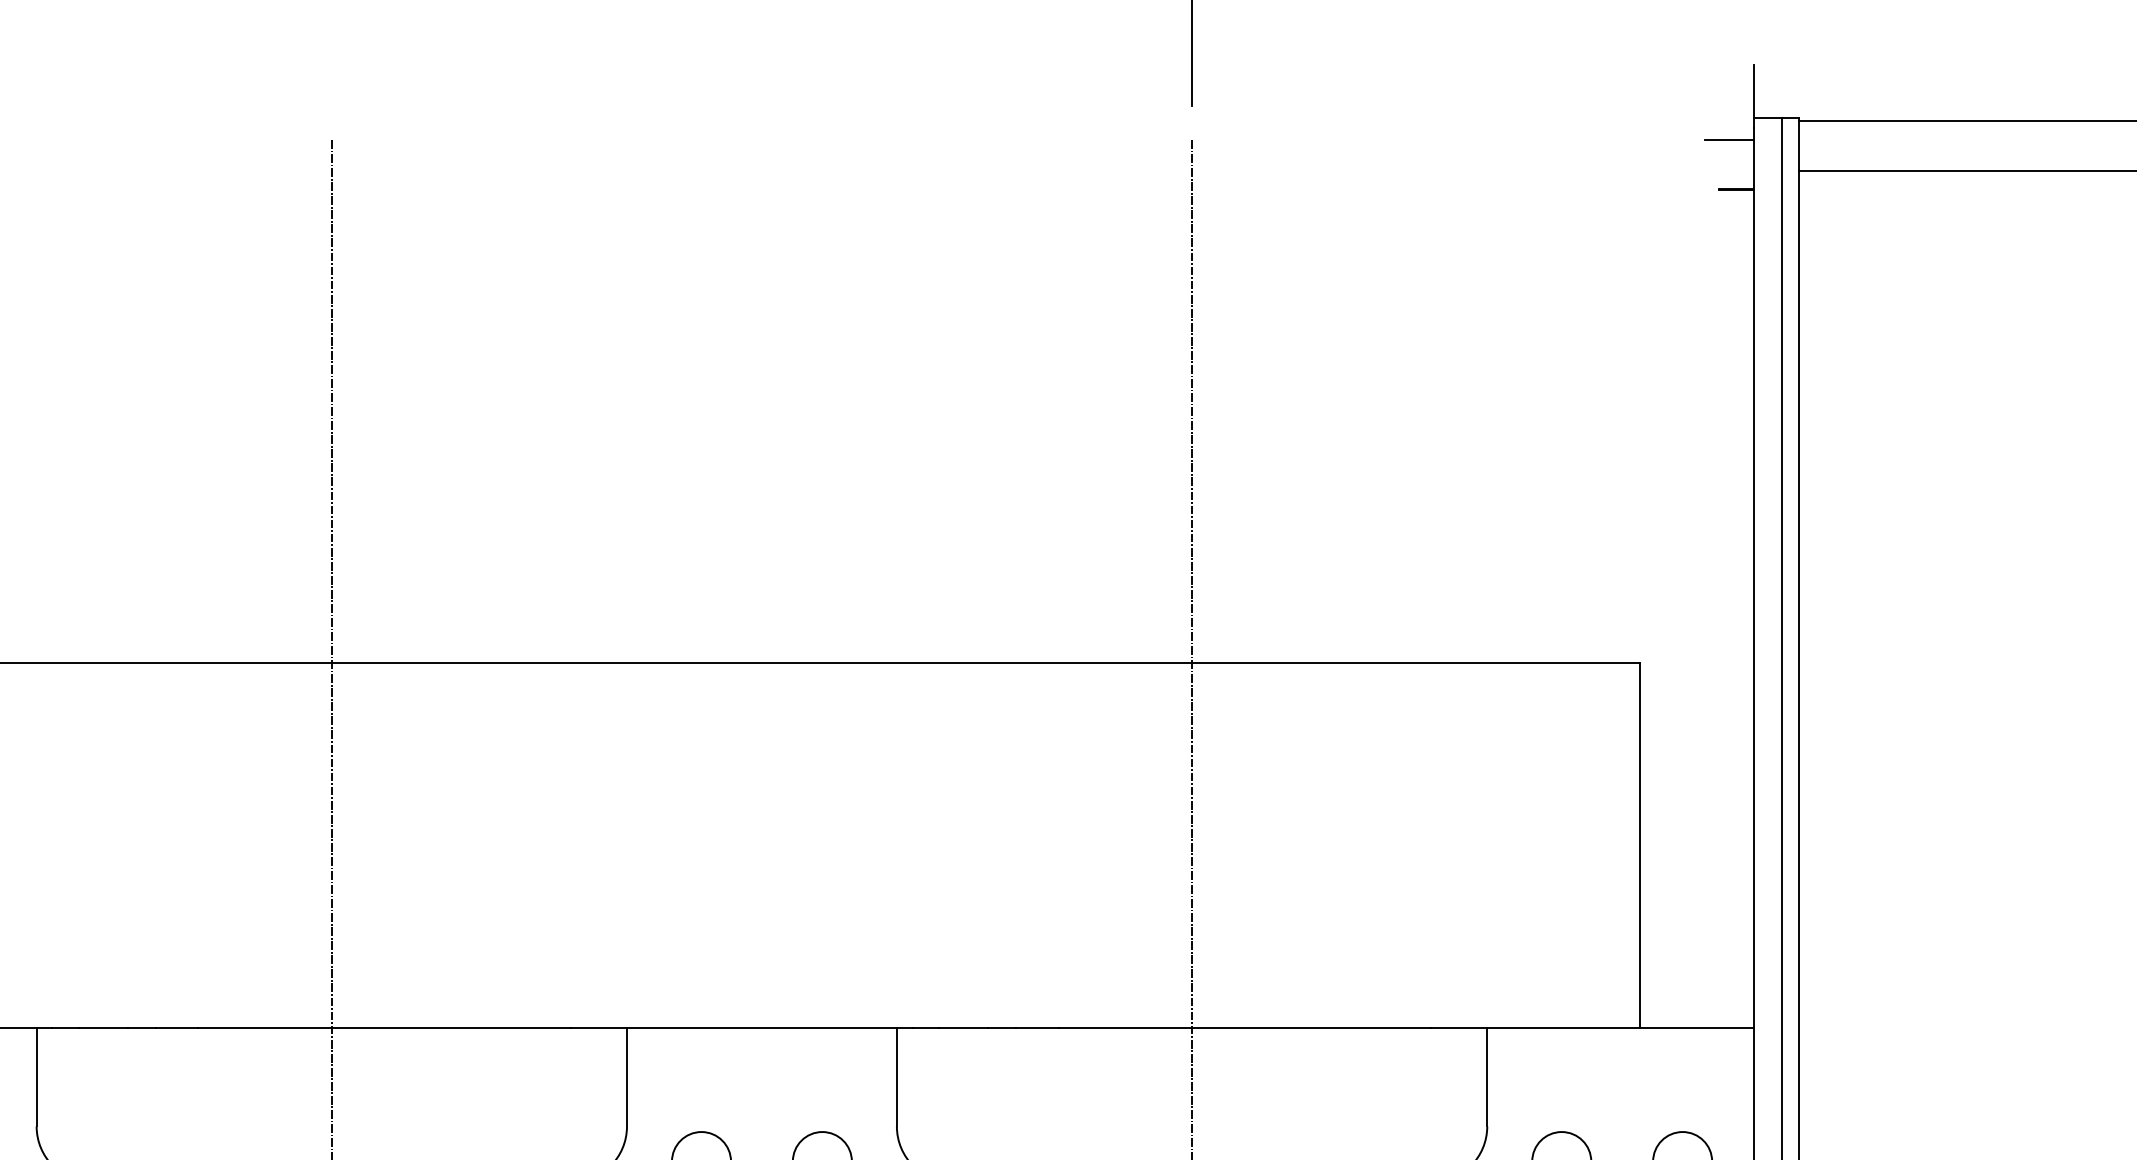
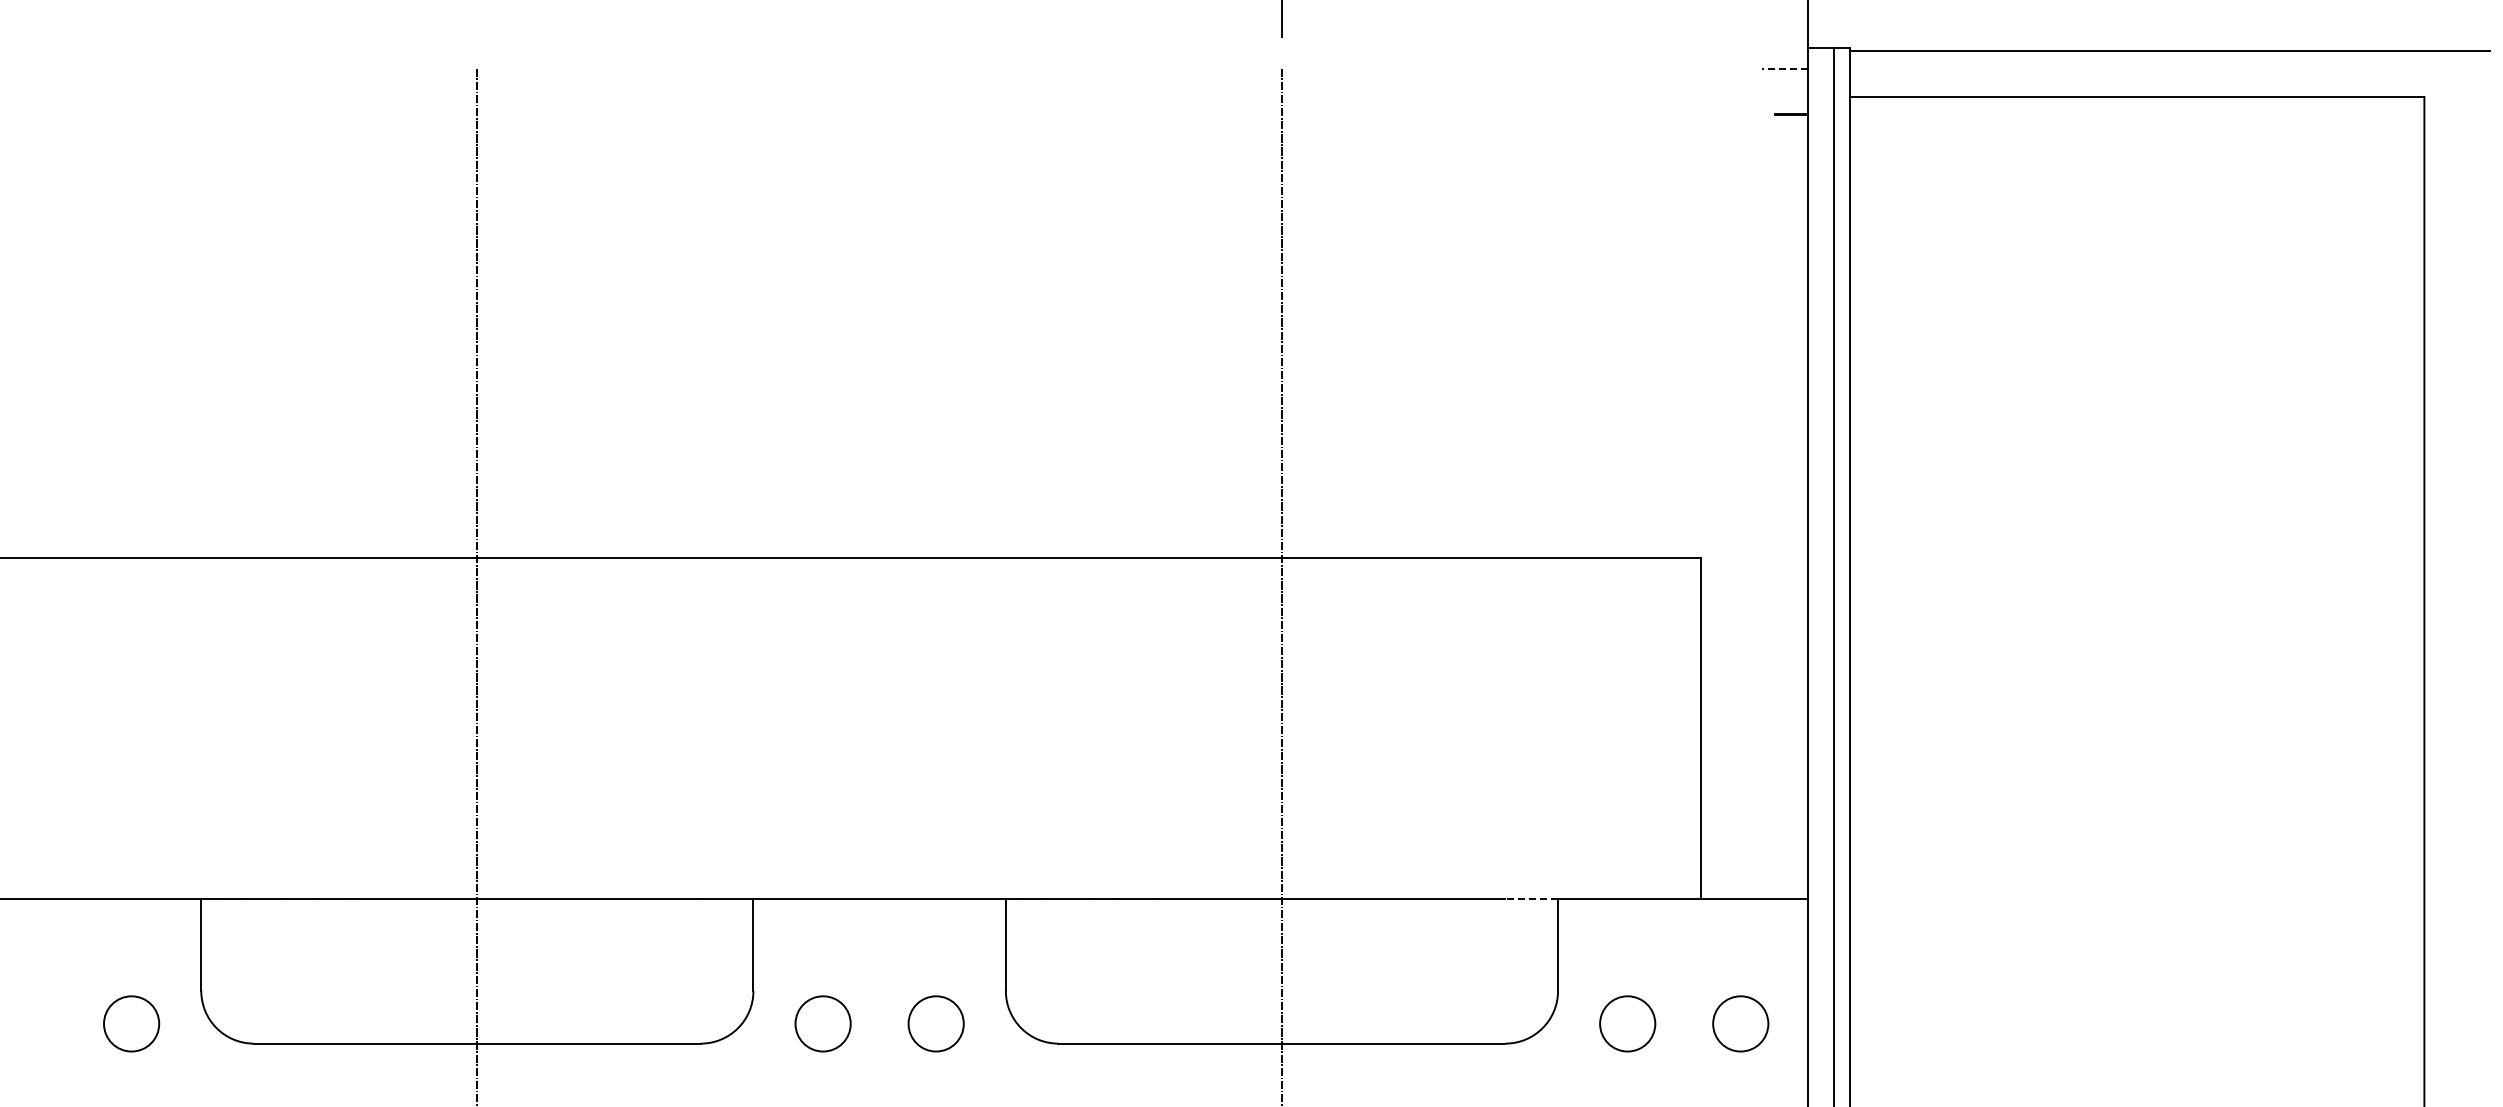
line: (1729, 140) -> (1784, 68), solid -> dashed
line: (1458, 1028) -> (1531, 899), solid -> dashed

